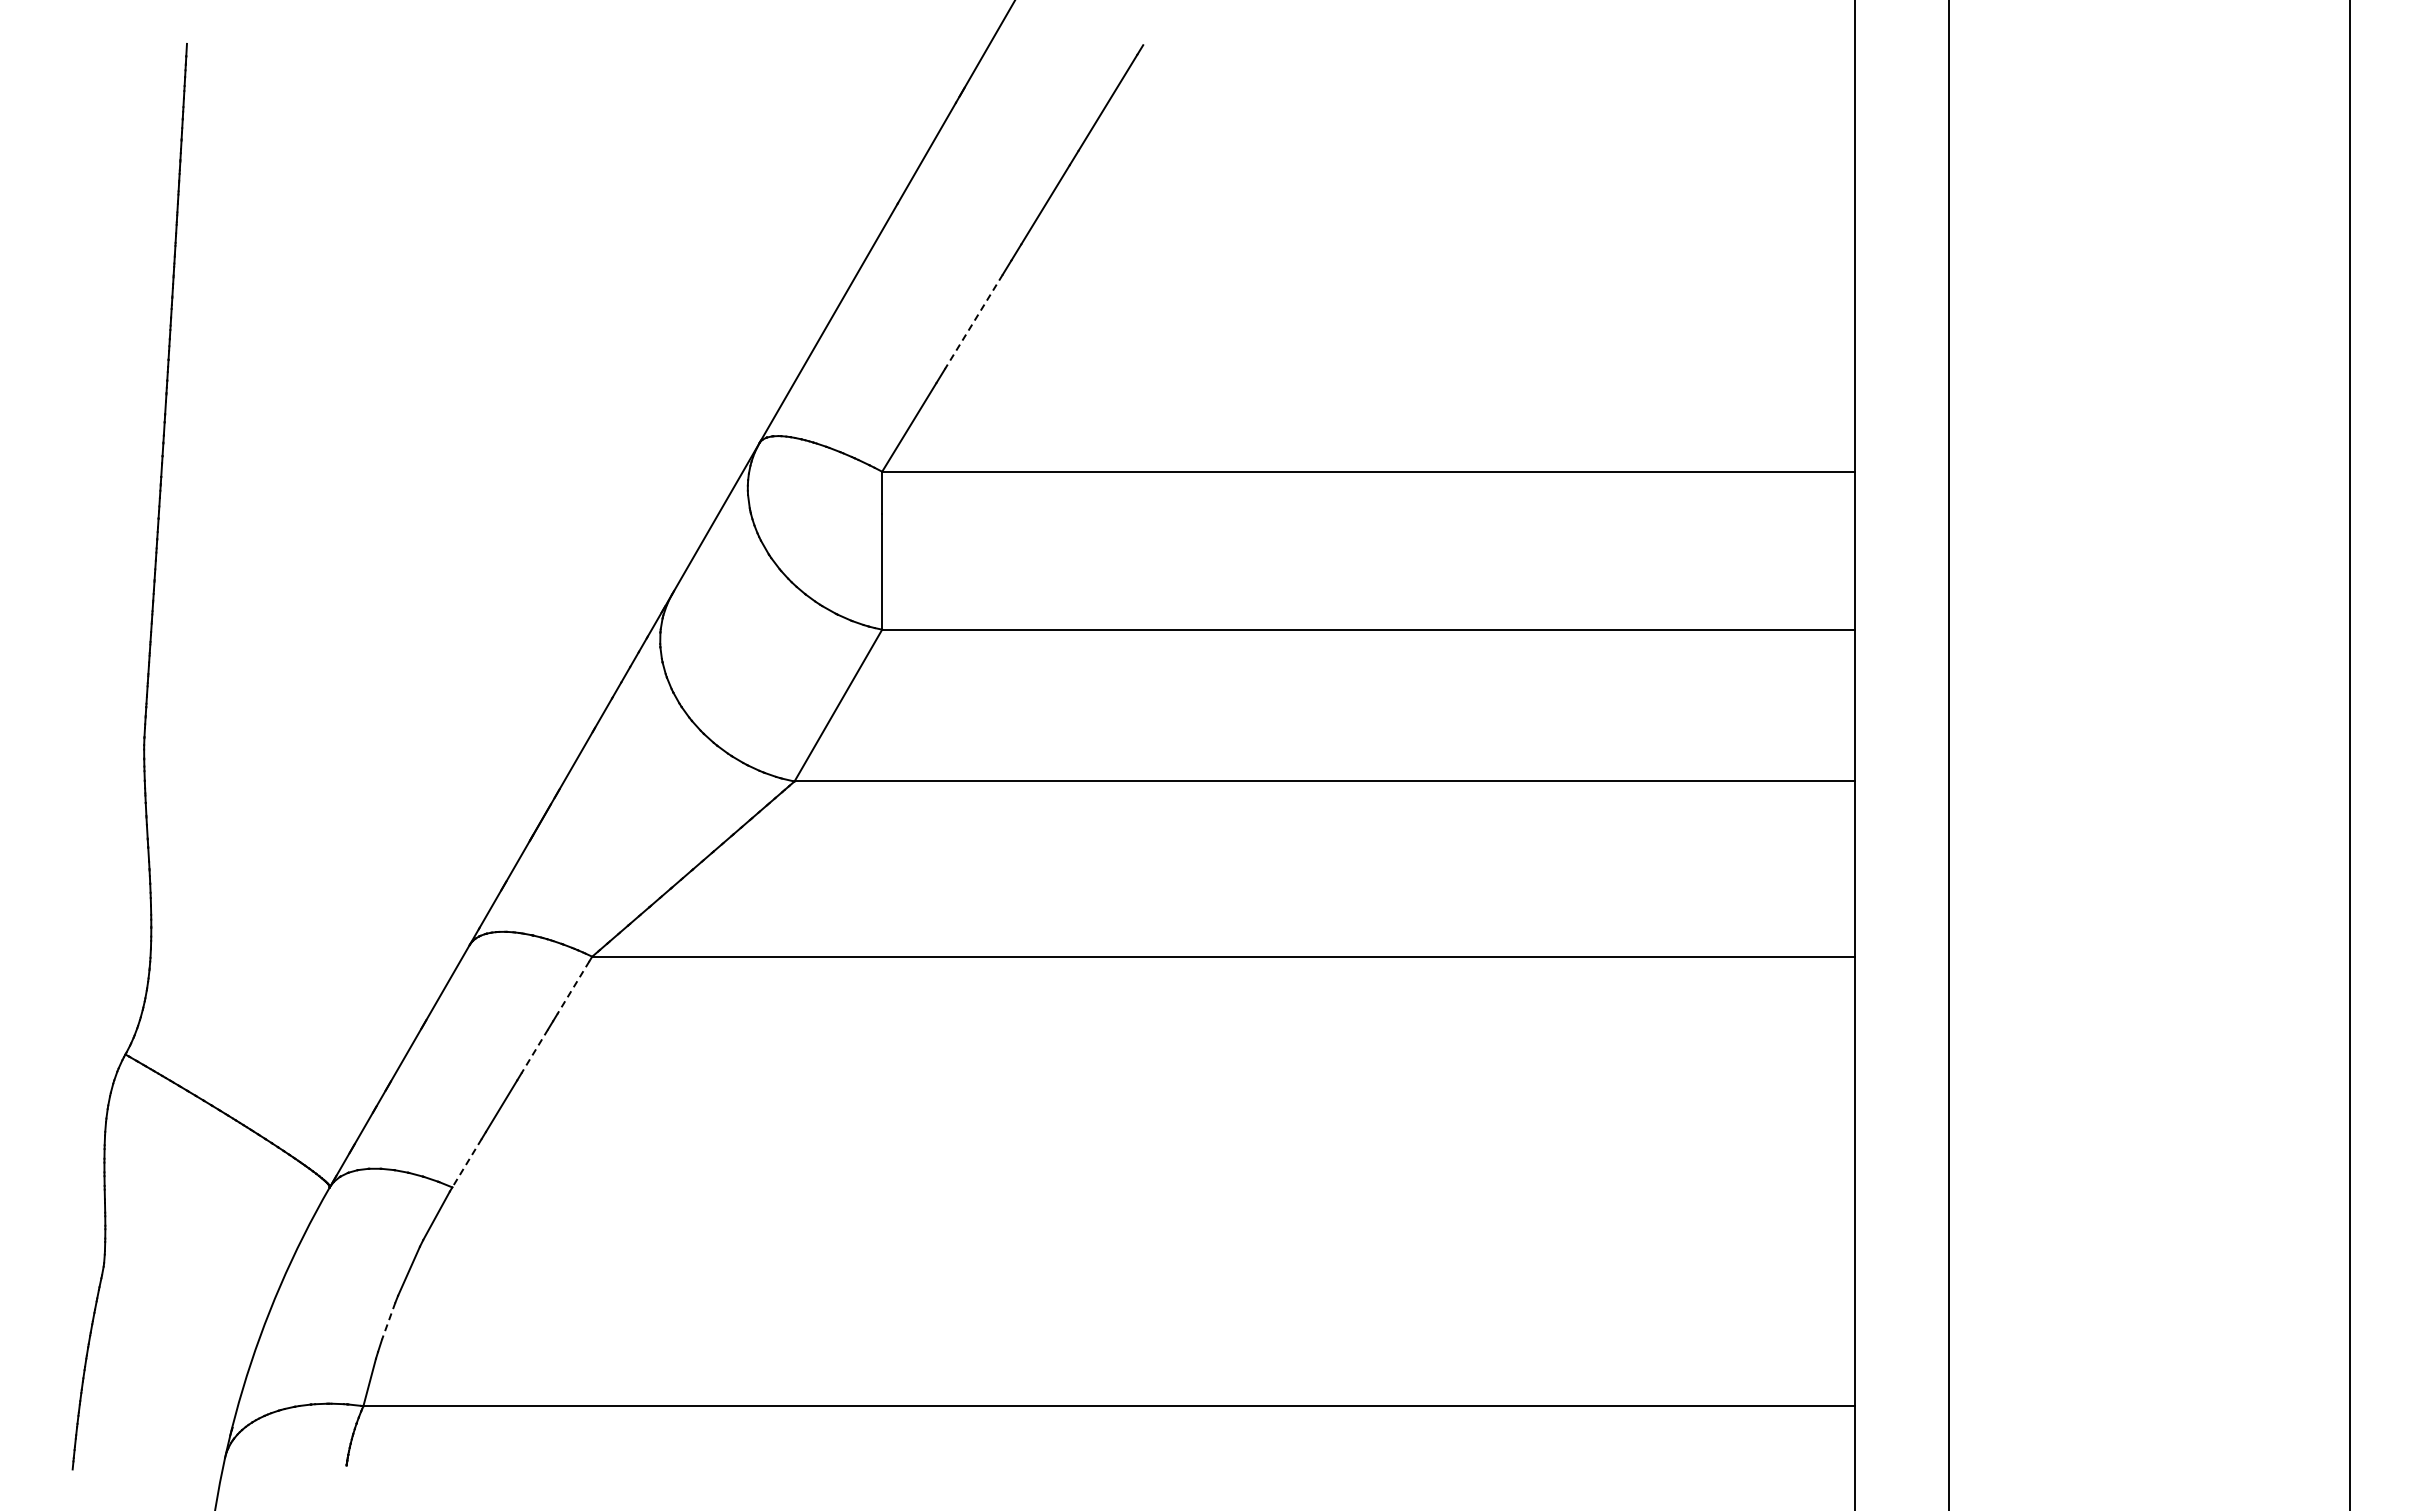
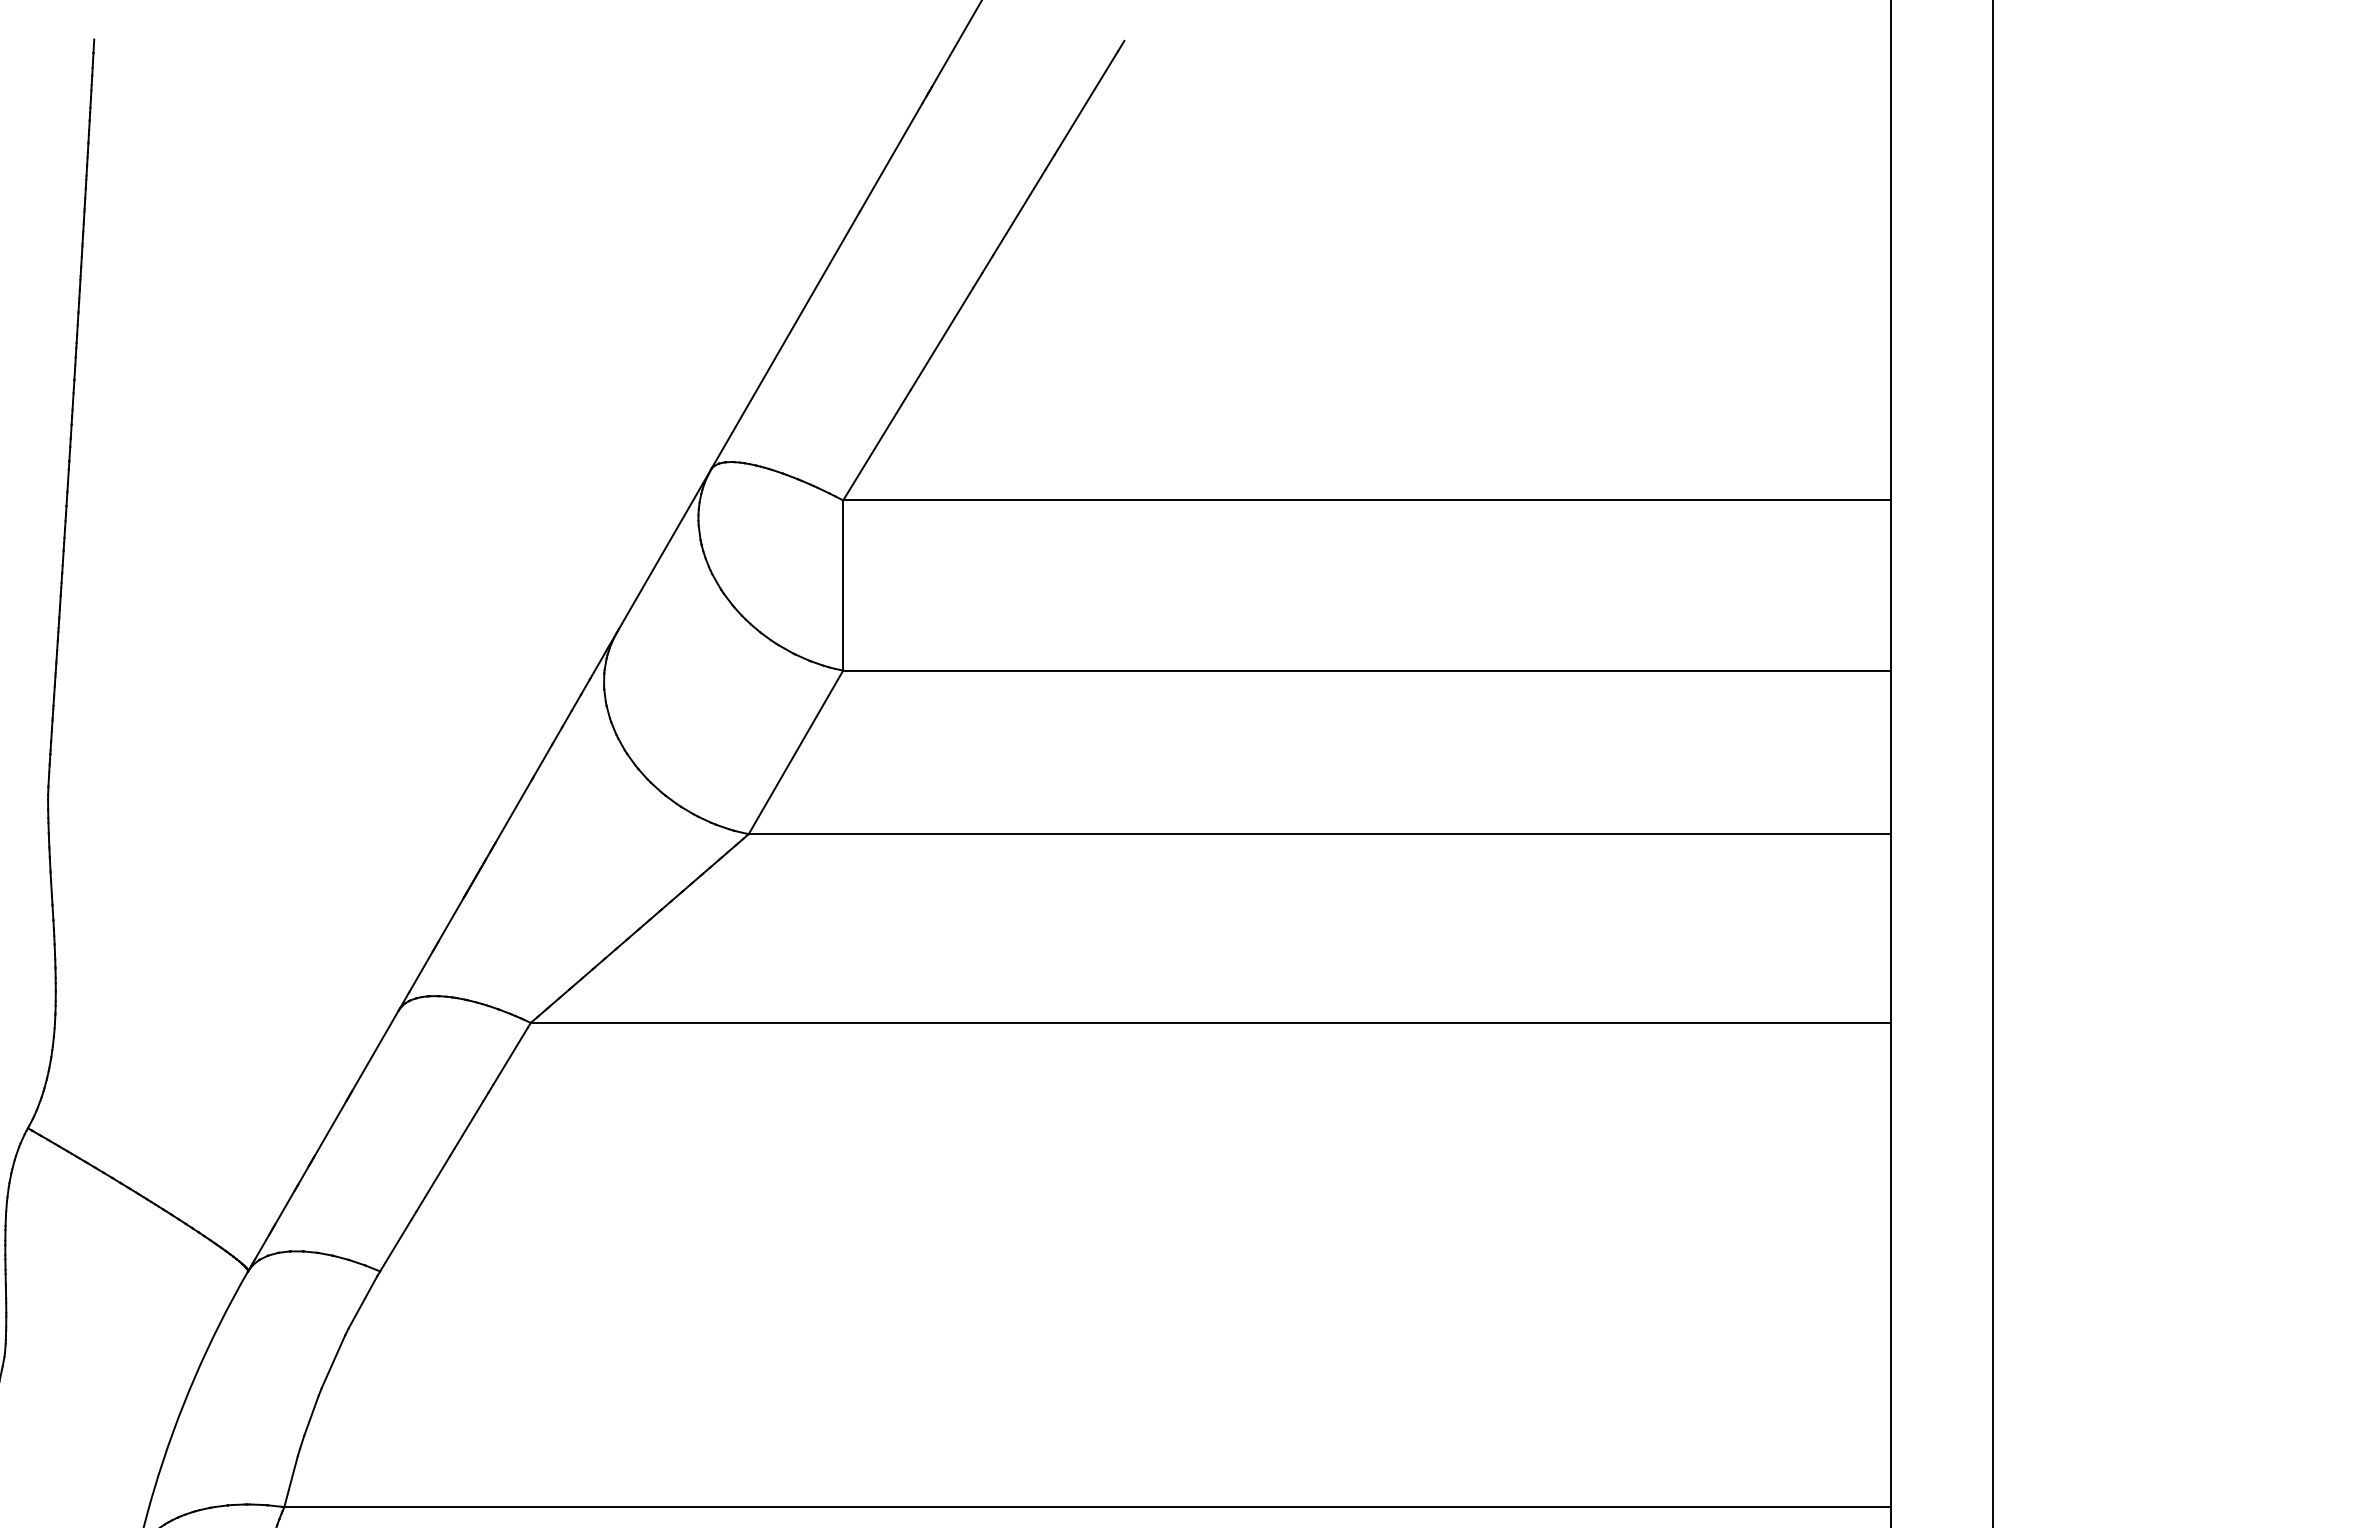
line: (973, 322) -> (941, 339), dashed -> solid
line: (573, 987) -> (510, 1056), dashed -> solid
line: (534, 1051) -> (468, 1125), dashed -> solid
line: (466, 1163) -> (395, 1245), dashed -> solid
line: (388, 1321) -> (311, 1415), dashed -> solid

